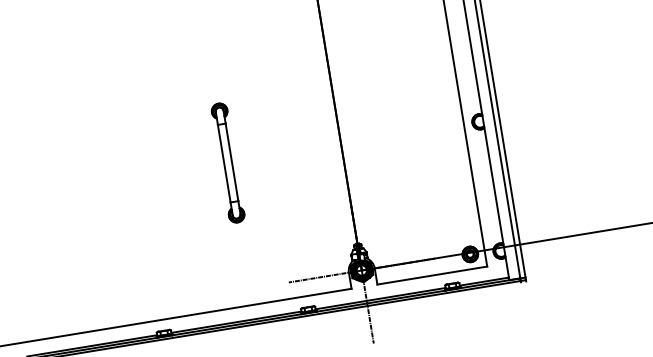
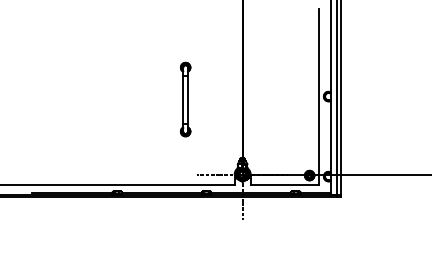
part: (227, 162) -> (185, 99), moved

